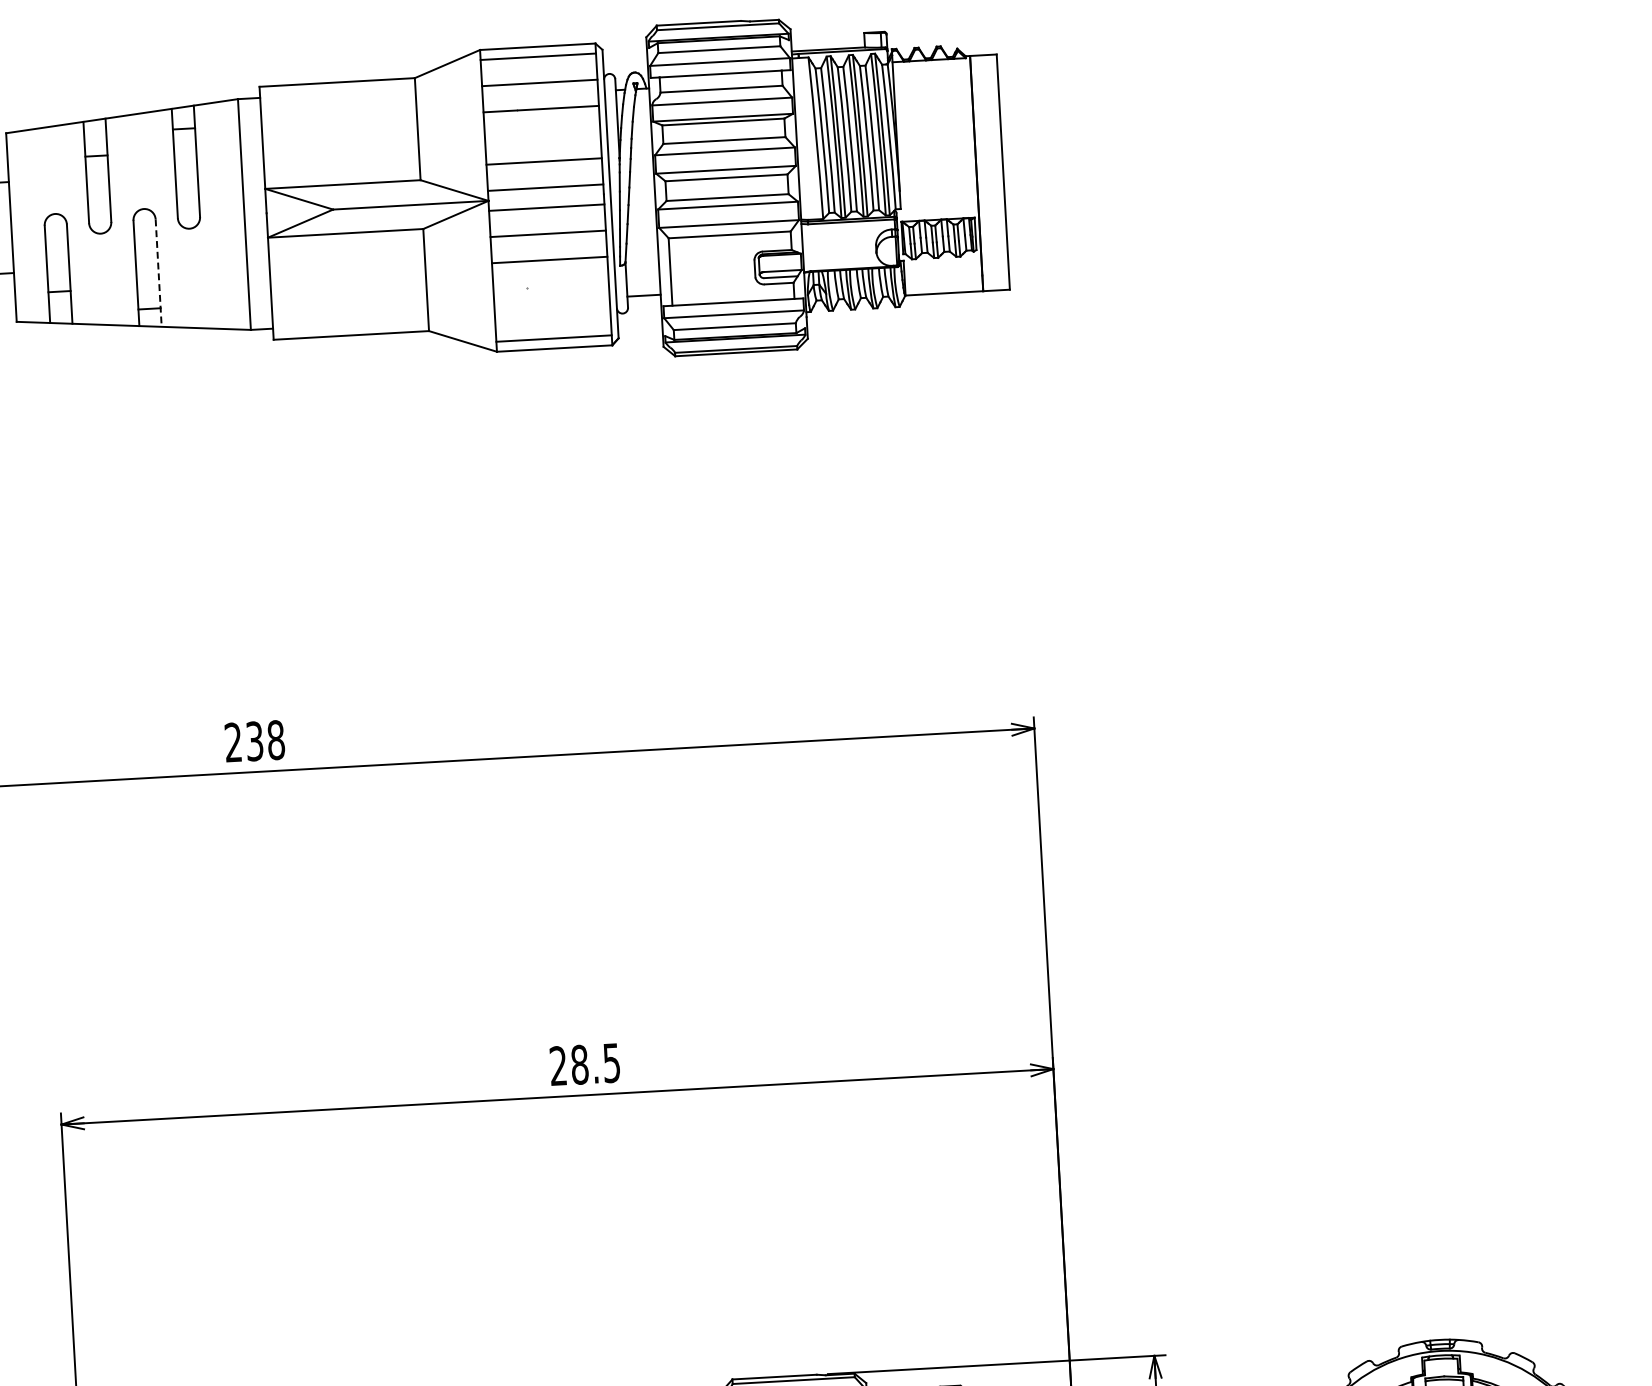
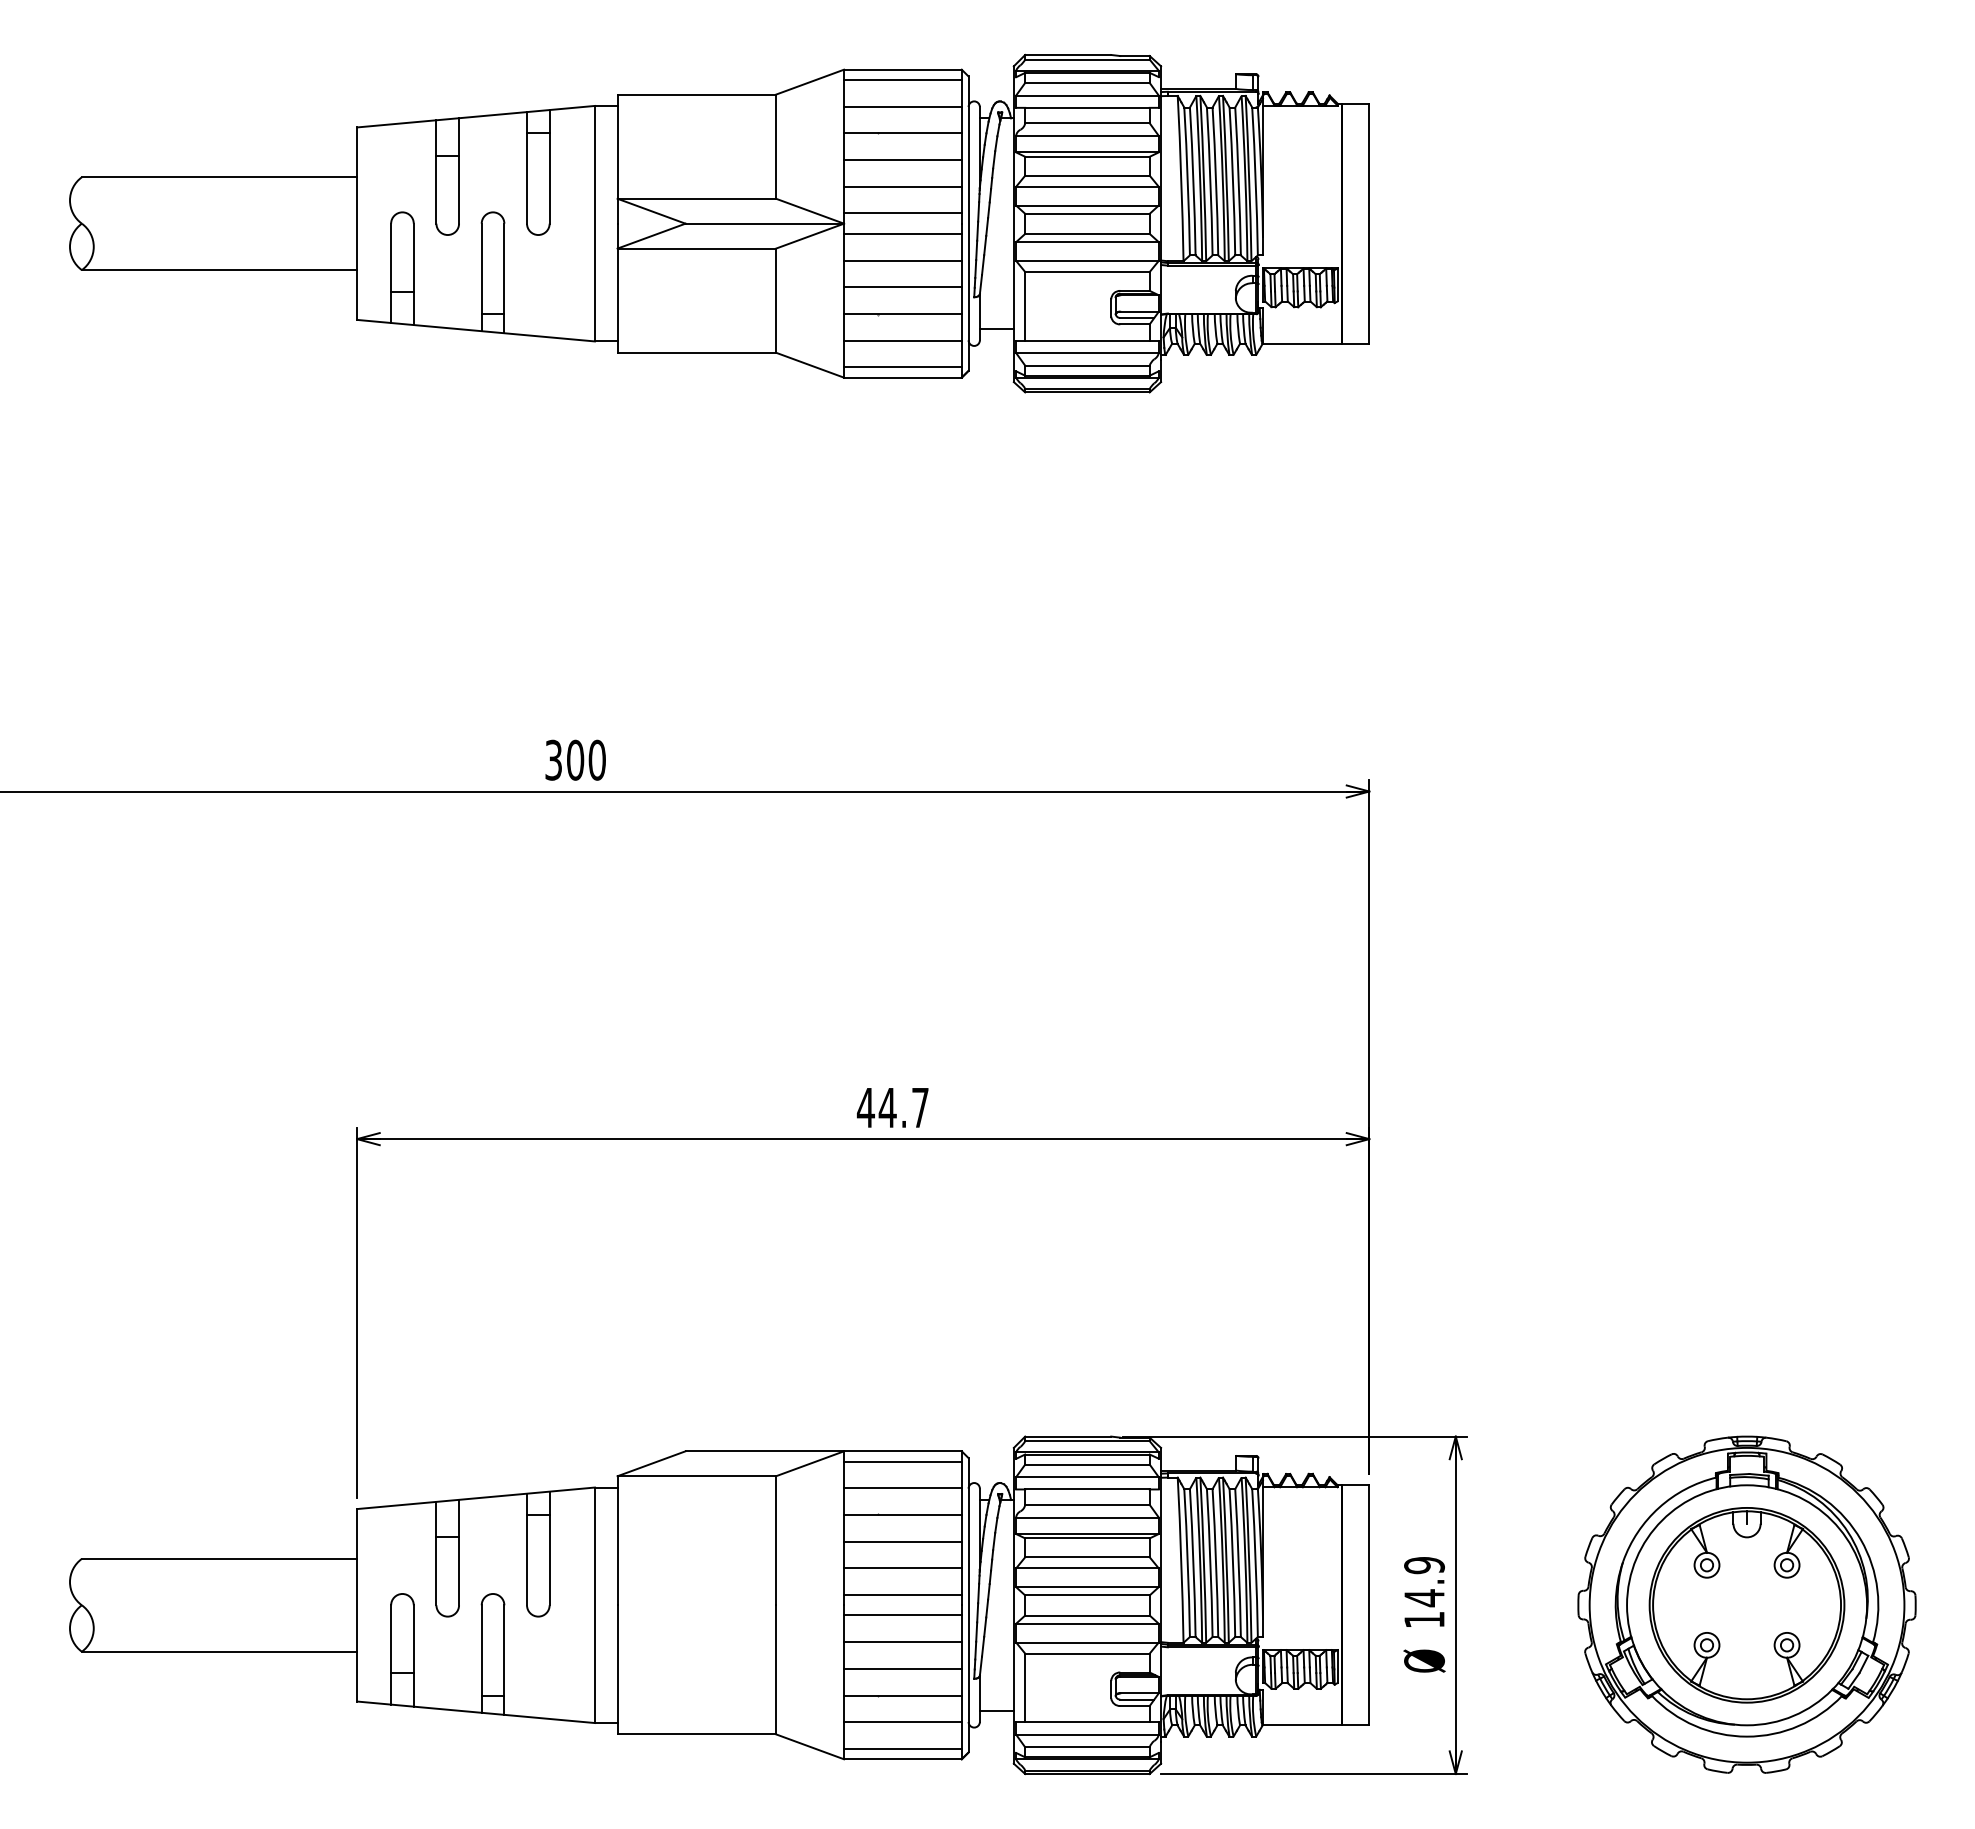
line: (542, 135) -> (902, 160), added
line: (158, 273) -> (504, 278), dashed -> solid
line: (550, 286) -> (902, 314), added
line: (552, 312) -> (902, 340), added
text: (254, 740) -> (575, 759), 238 -> 300
text: (584, 1064) -> (892, 1107), 28.5 -> 44.7

